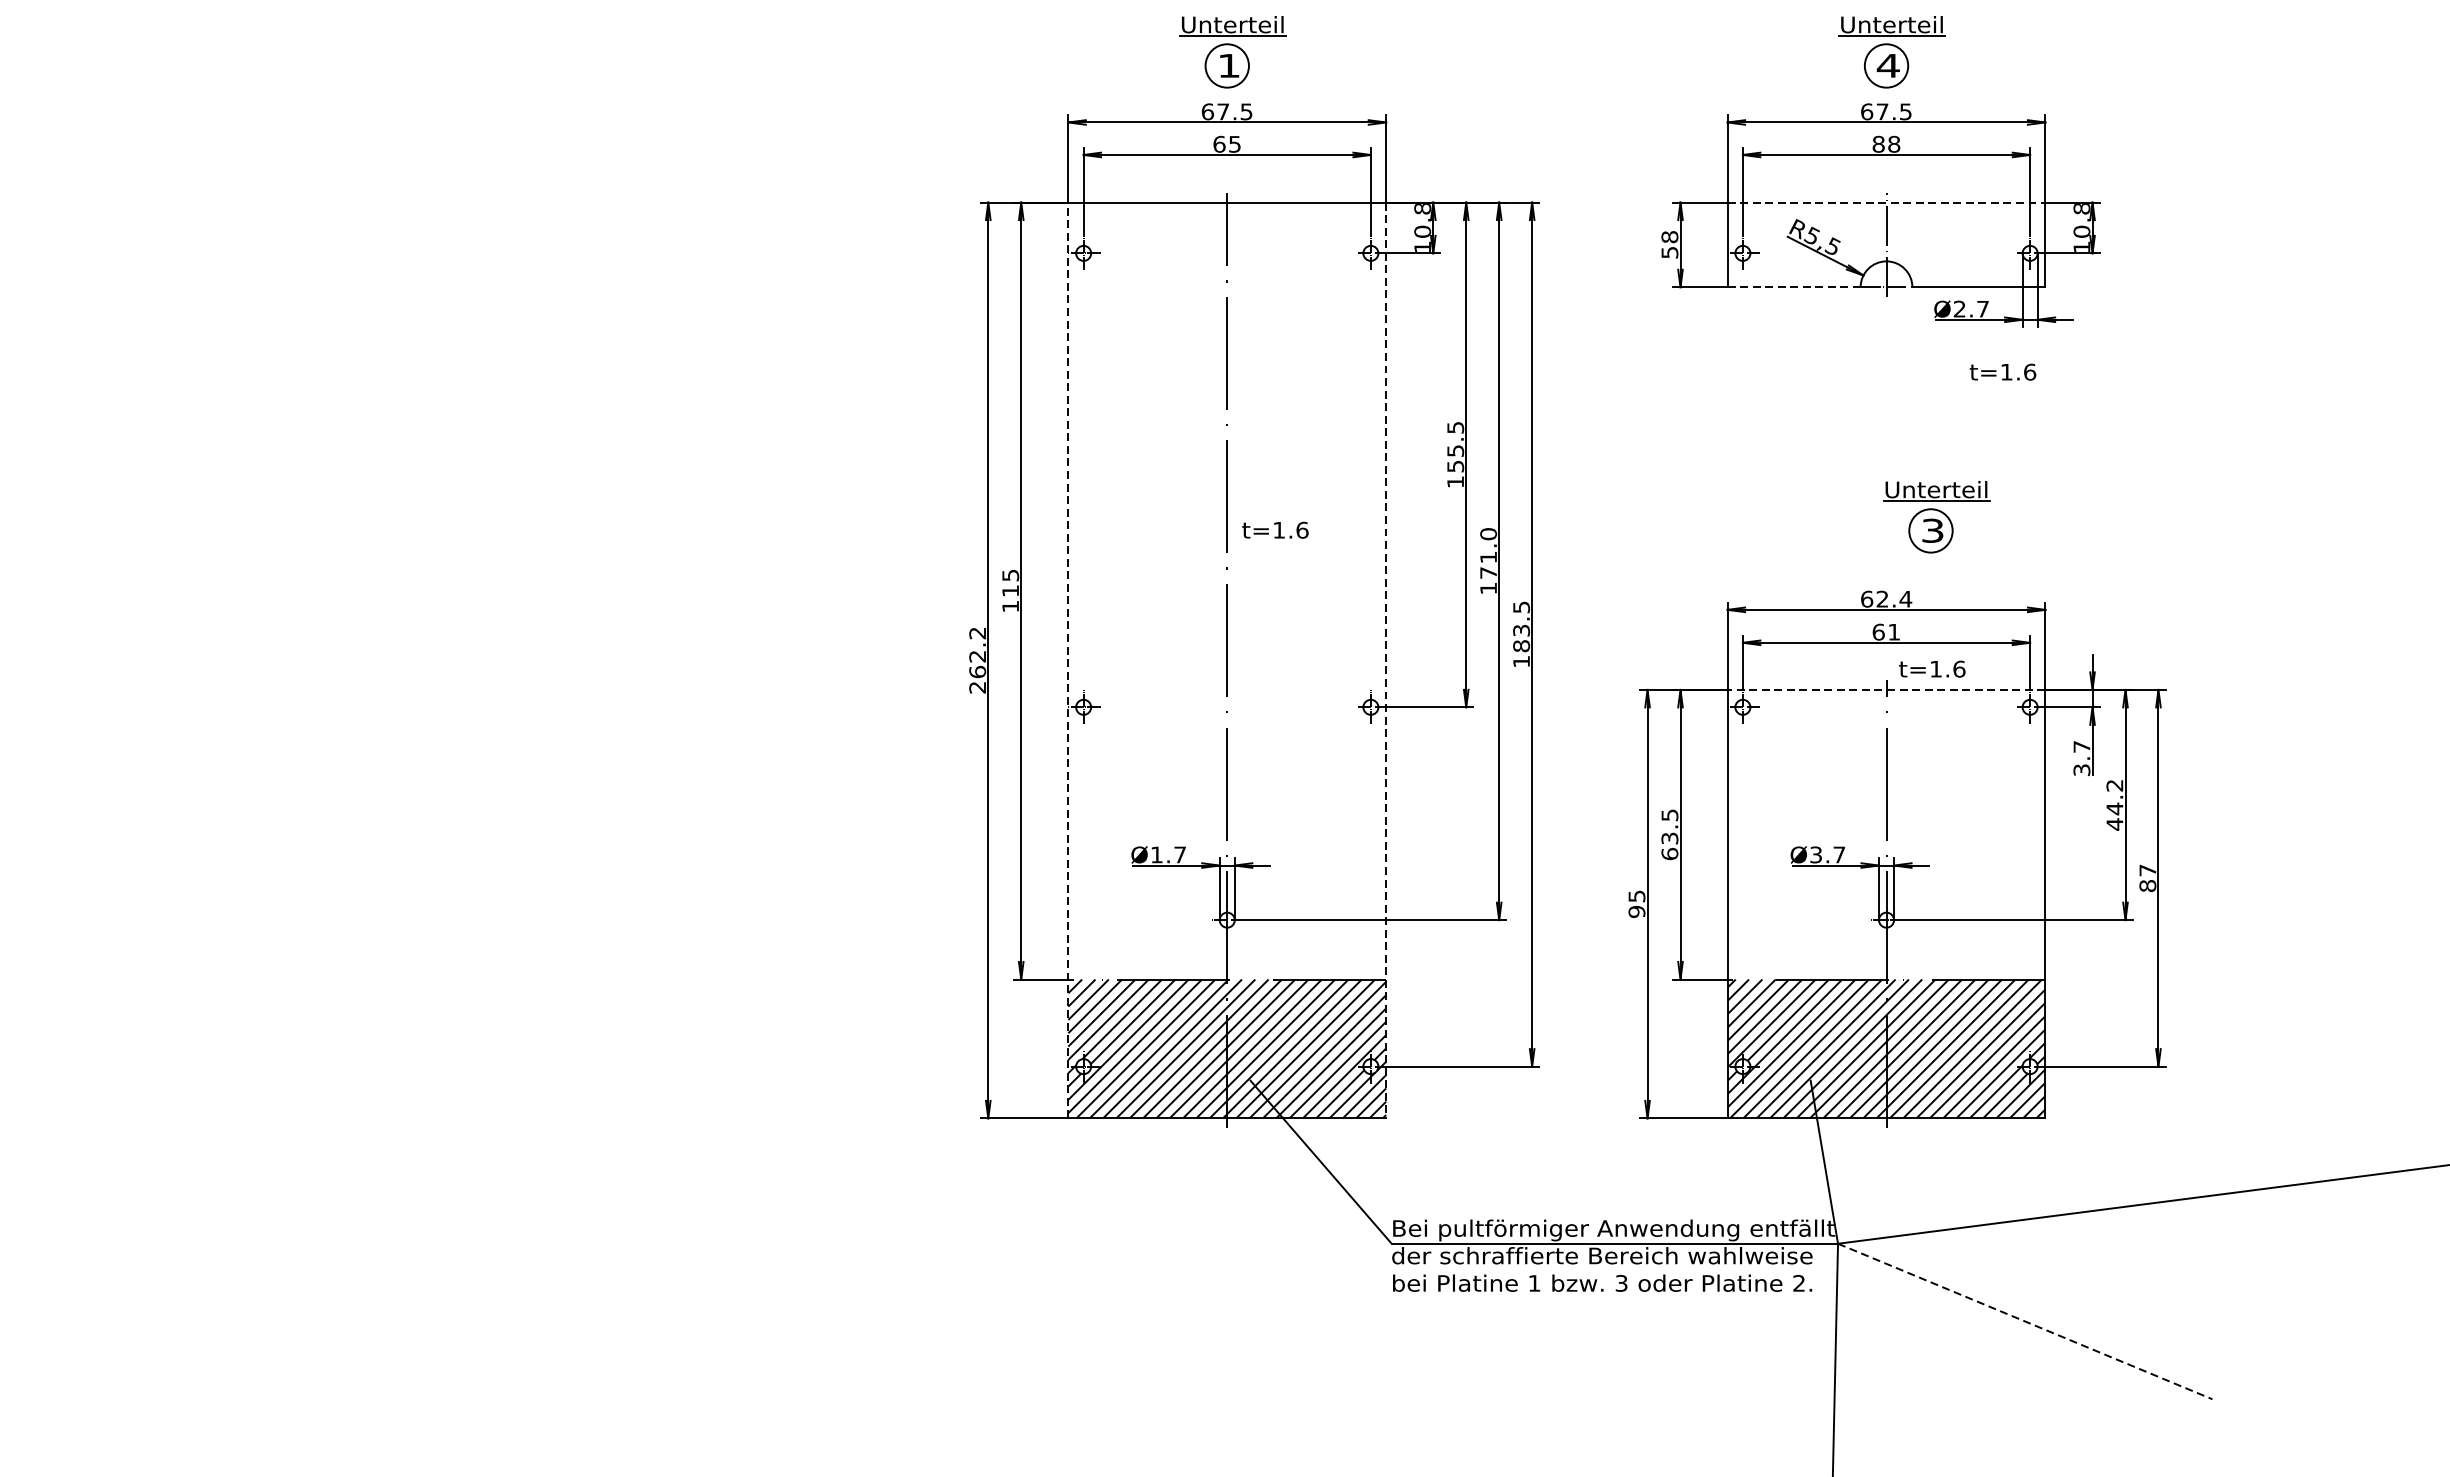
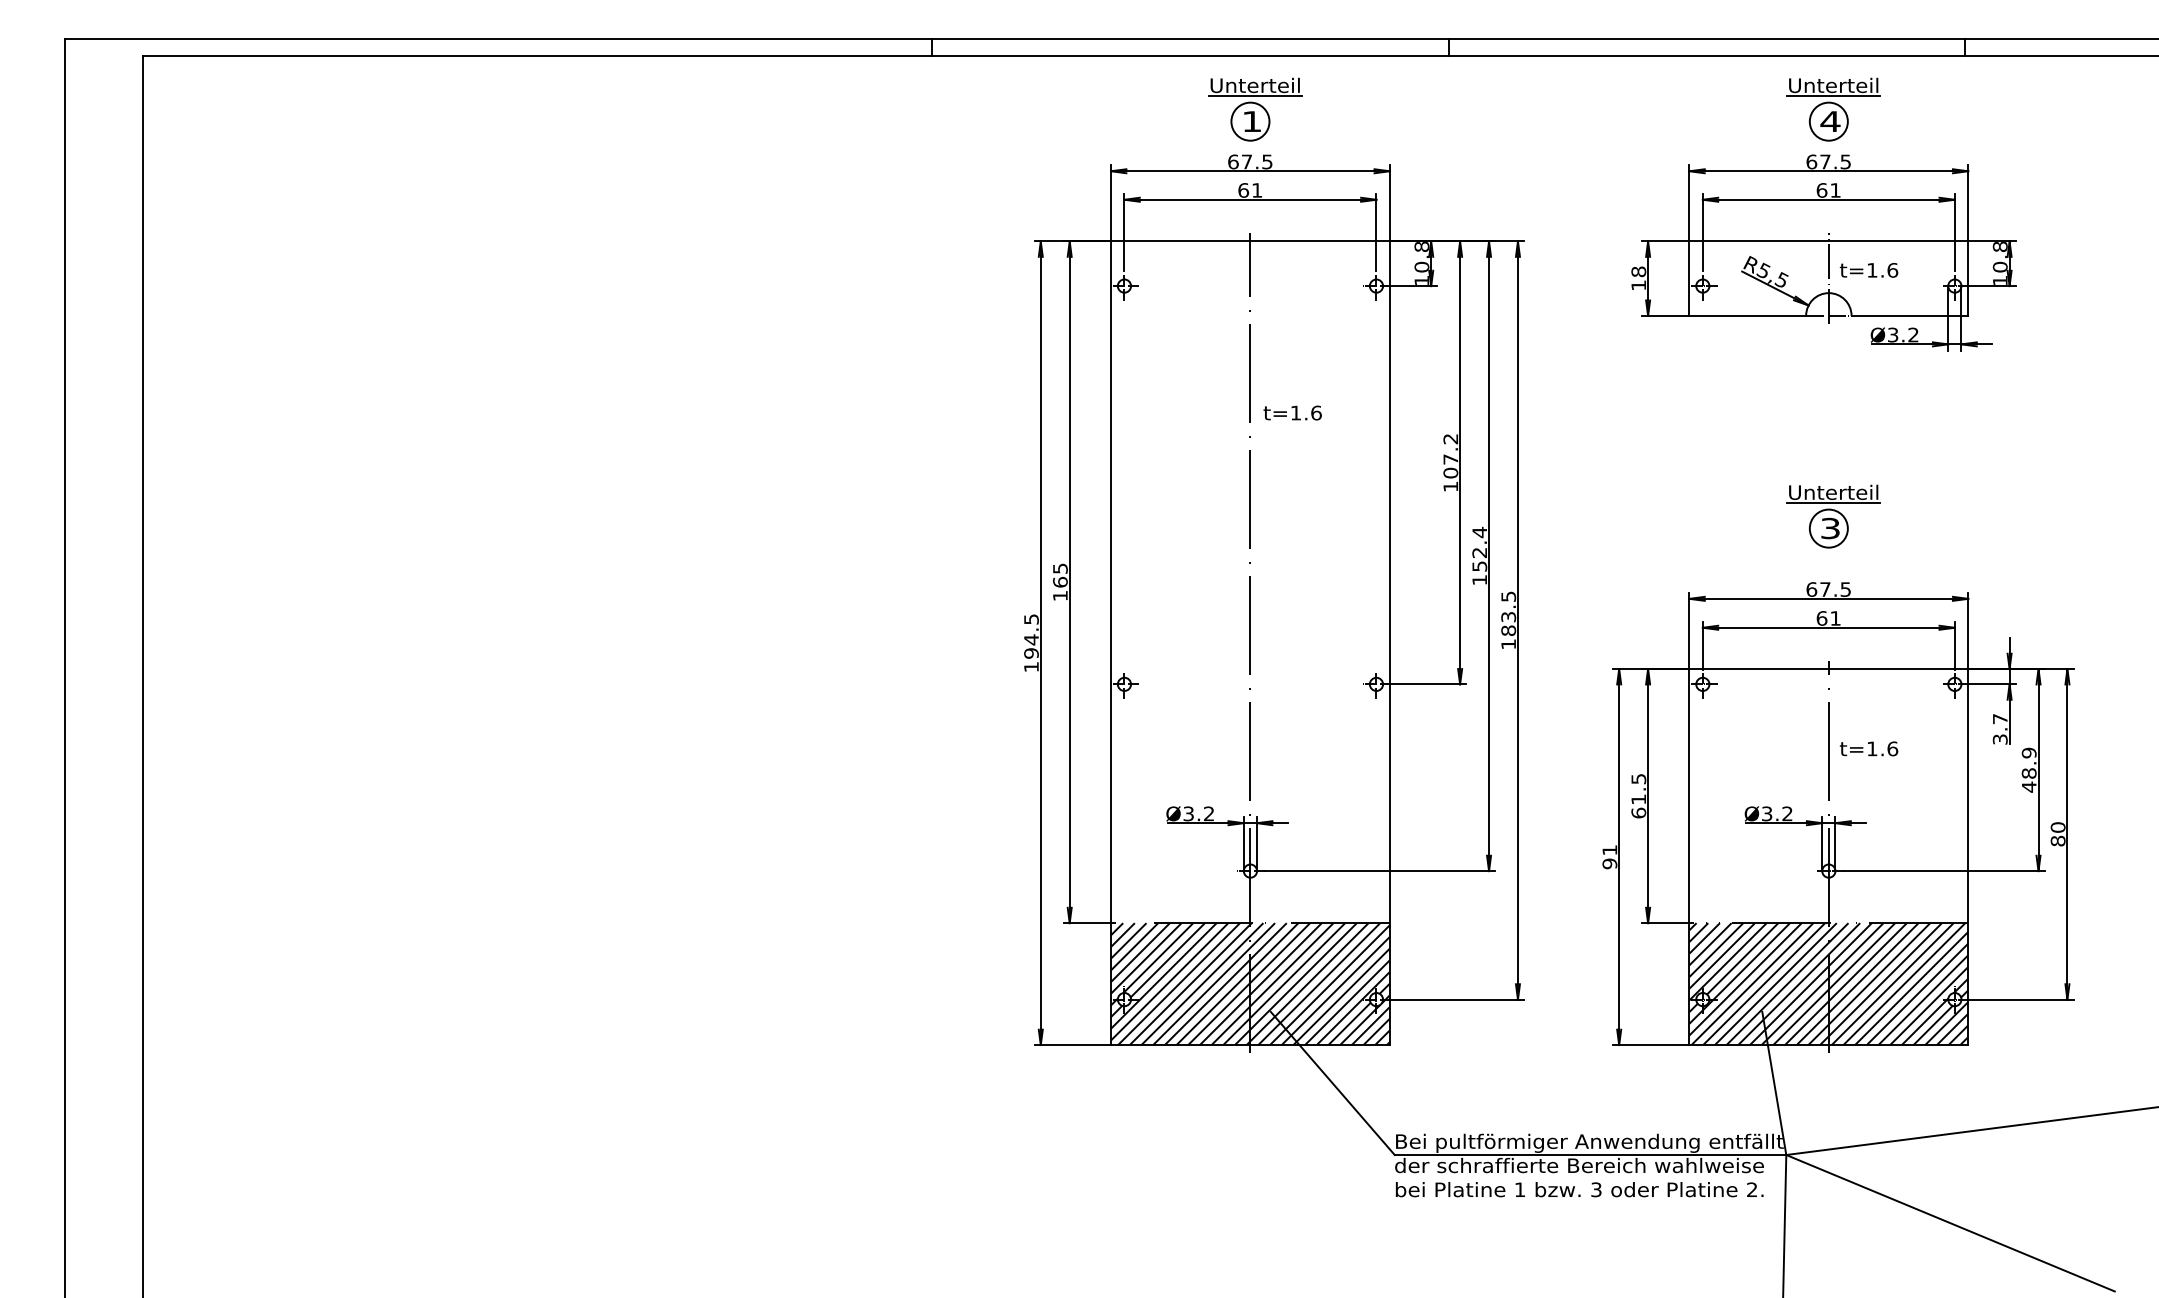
text: (1235, 144) -> (1257, 190), 65 -> 61
text: (1886, 144) -> (1828, 190), 88 -> 61
line: (1887, 202) -> (1829, 241), dashed -> solid
text: (1669, 252) -> (1638, 285), 58 -> 18
line: (1794, 286) -> (1748, 315), dashed -> solid
text: (1971, 308) -> (1903, 334), Ø2.7 -> Ø3.2
text: (2002, 372) -> (1868, 270), moved
text: (1455, 447) -> (1450, 456), 155.5 -> 107.2
part: (1936, 517) -> (1833, 516), moved
text: (1275, 529) -> (1292, 412), moved
text: (1488, 552) -> (1479, 548), 171.0 -> 152.4
text: (1010, 590) -> (1060, 581), 115 -> 165
text: (1894, 599) -> (1835, 589), 62.4 -> 67.5
text: (977, 660) -> (1031, 643), 262.2 -> 194.5
line: (1068, 660) -> (1111, 643), dashed -> solid
line: (1385, 660) -> (1389, 643), dashed -> solid
text: (1932, 668) -> (1869, 748), moved
line: (1886, 690) -> (1828, 669), dashed -> solid
text: (2114, 797) -> (2028, 763), 44.2 -> 48.9
text: (1669, 838) -> (1638, 799), 63.5 -> 61.5
text: (1168, 854) -> (1198, 813), Ø1.7 -> Ø3.2
text: (1839, 854) -> (1787, 813), Ø3.7 -> Ø3.2
text: (2147, 870) -> (2057, 827), 87 -> 80
text: (1636, 896) -> (1609, 850), 95 -> 91
line: (2025, 1321) -> (1950, 1223), dashed -> solid

